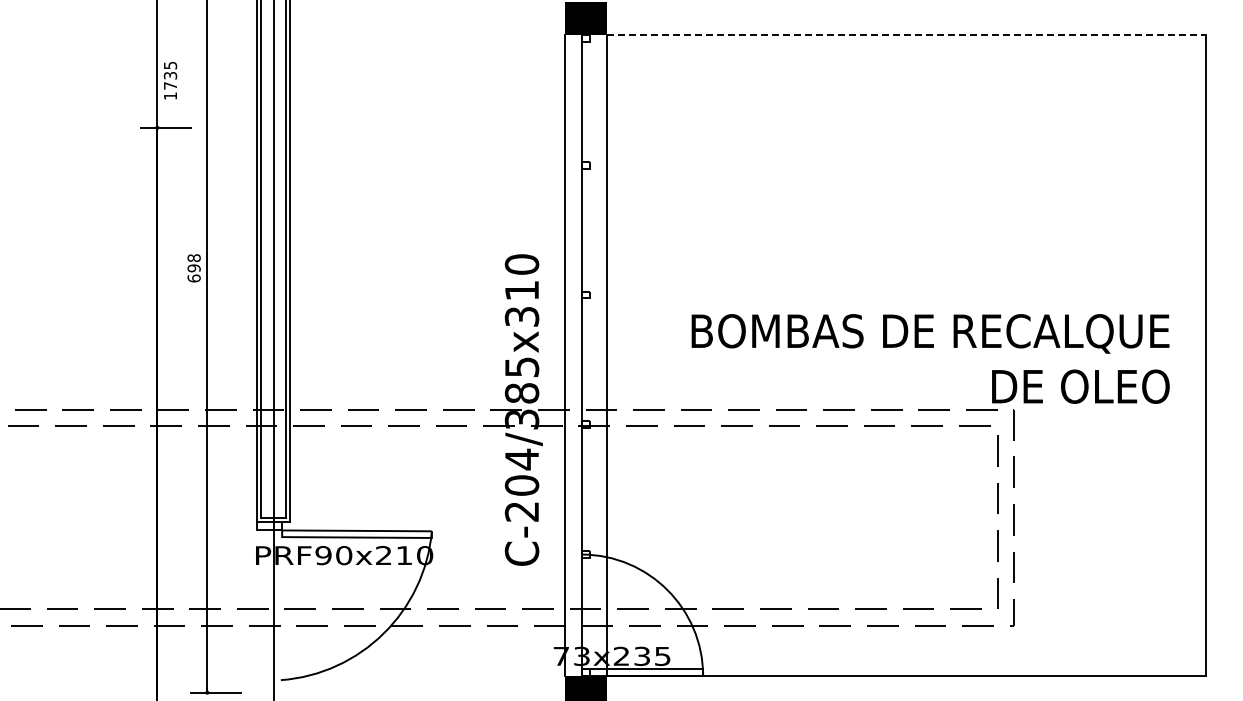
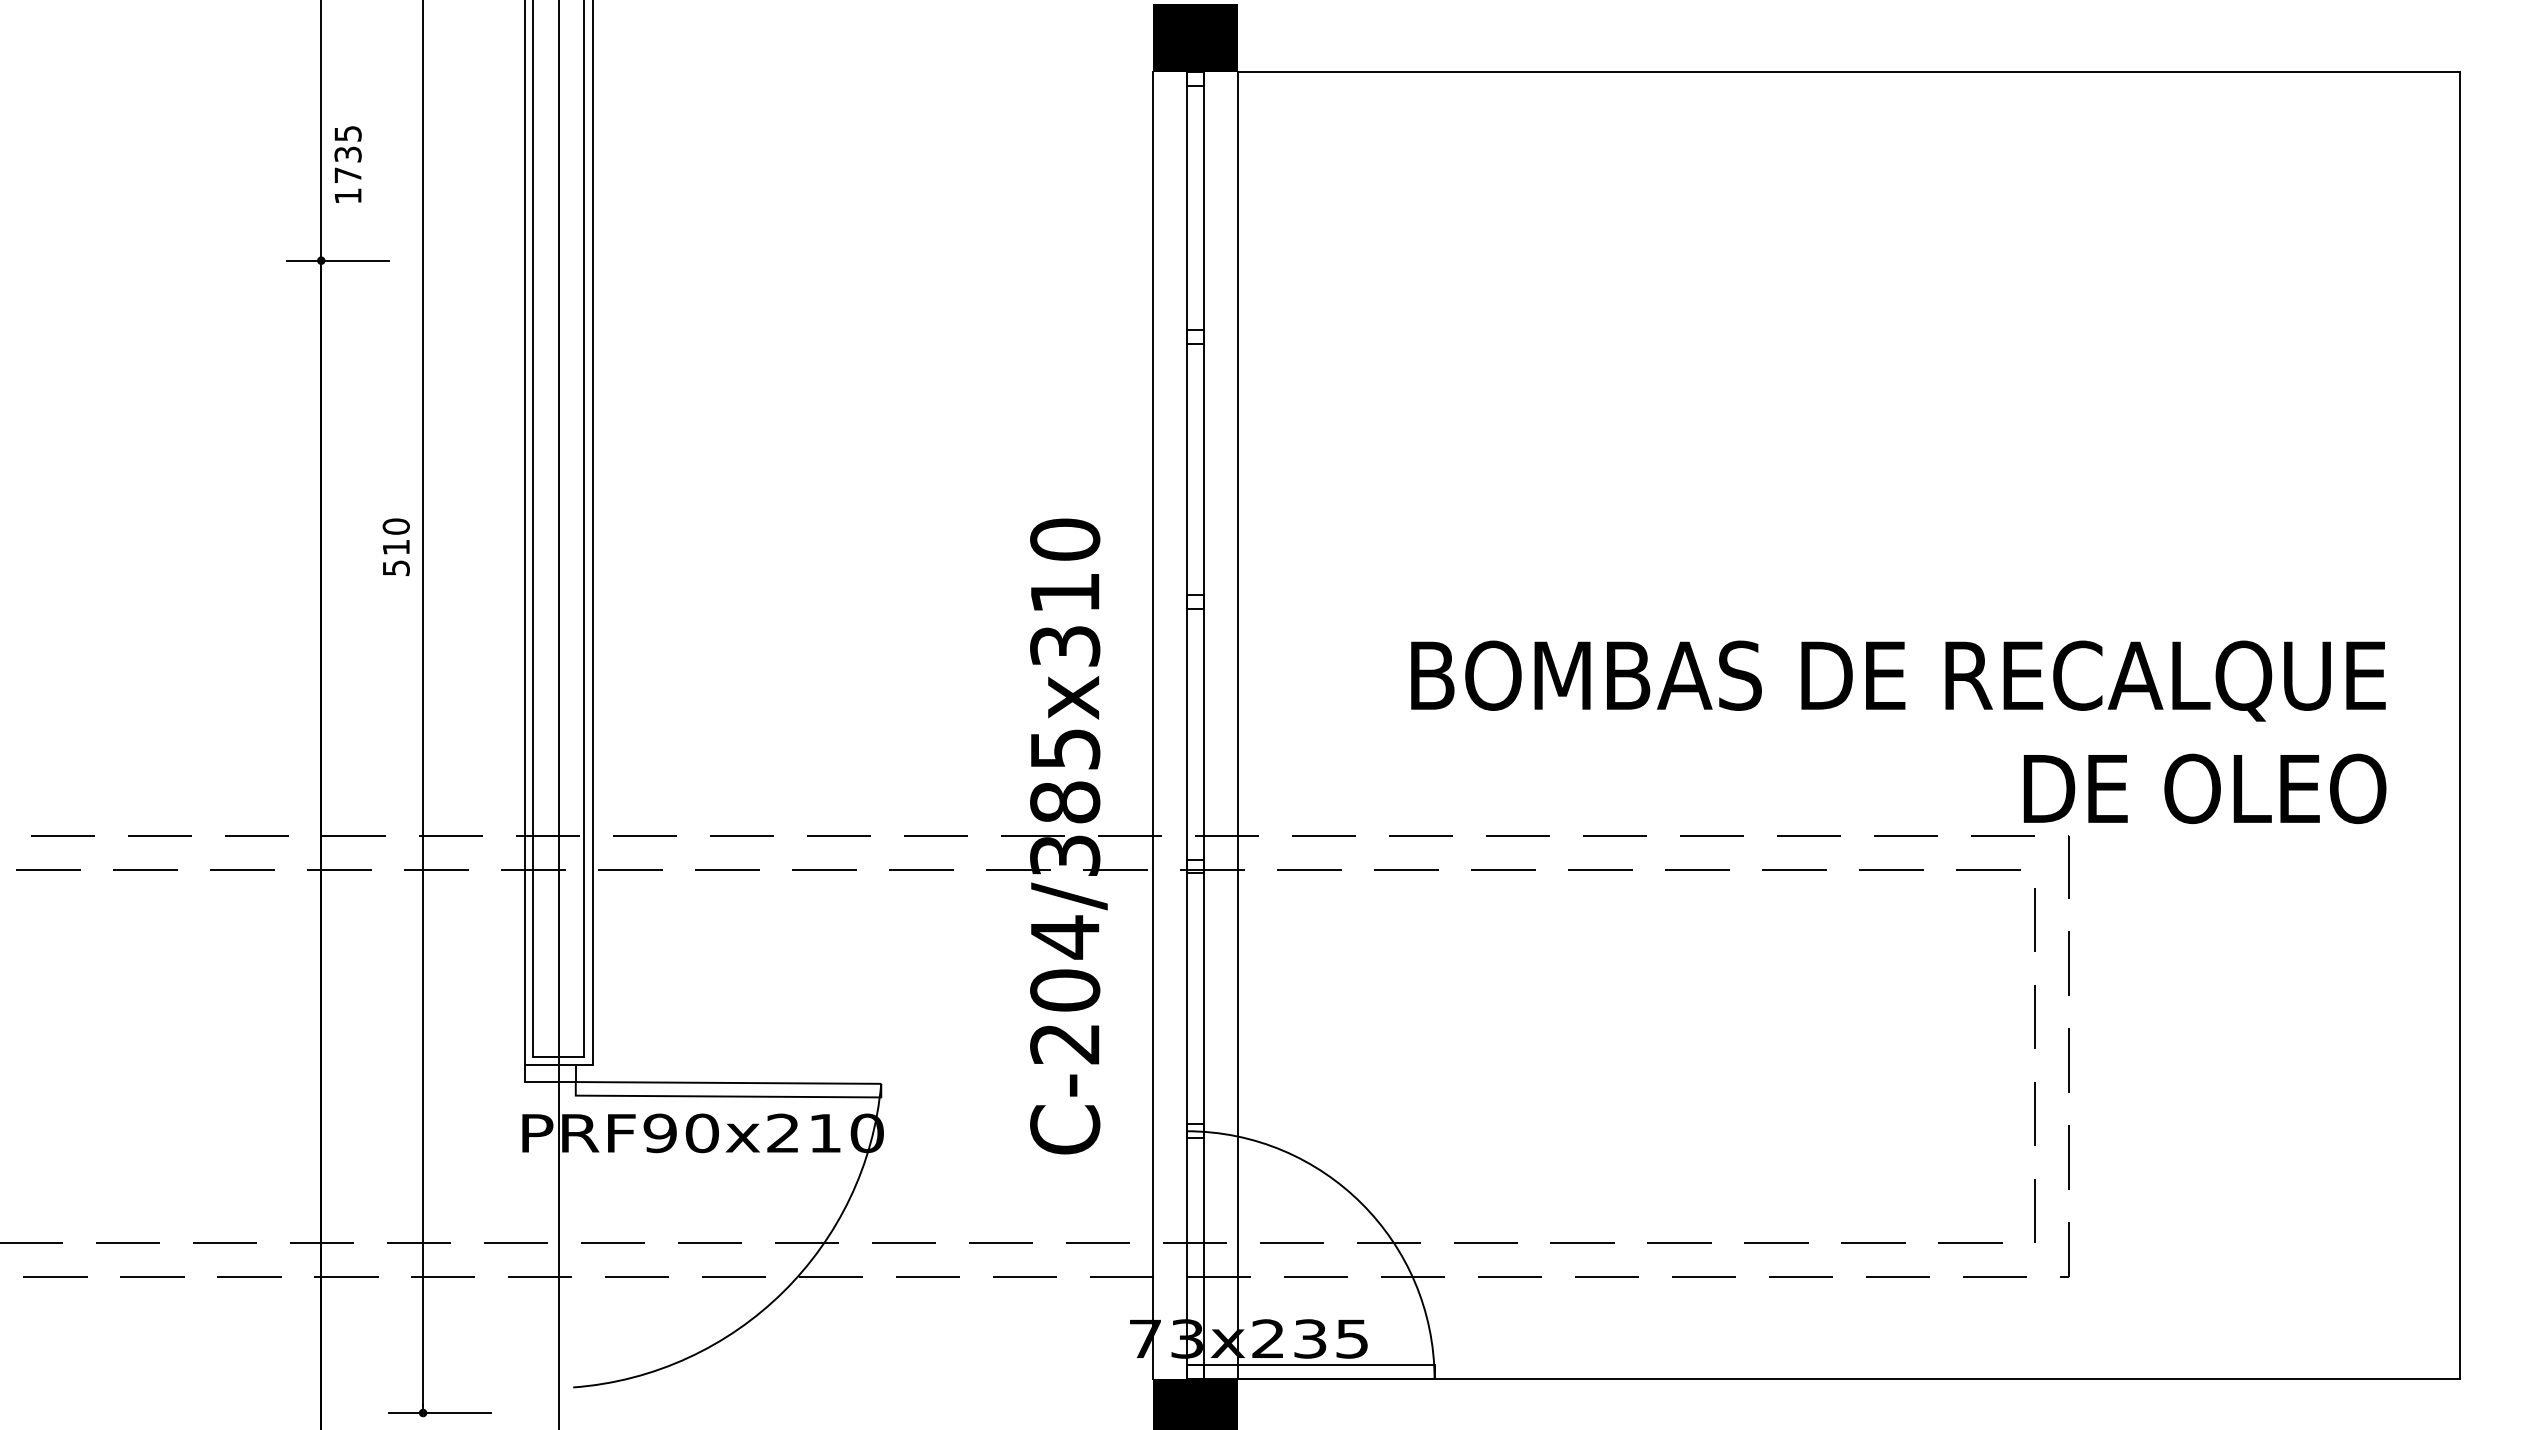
line: (906, 35) -> (1849, 72), dashed -> solid
text: (193, 268) -> (394, 547), 698 -> 510
line: (590, 355) -> (1204, 725), added

